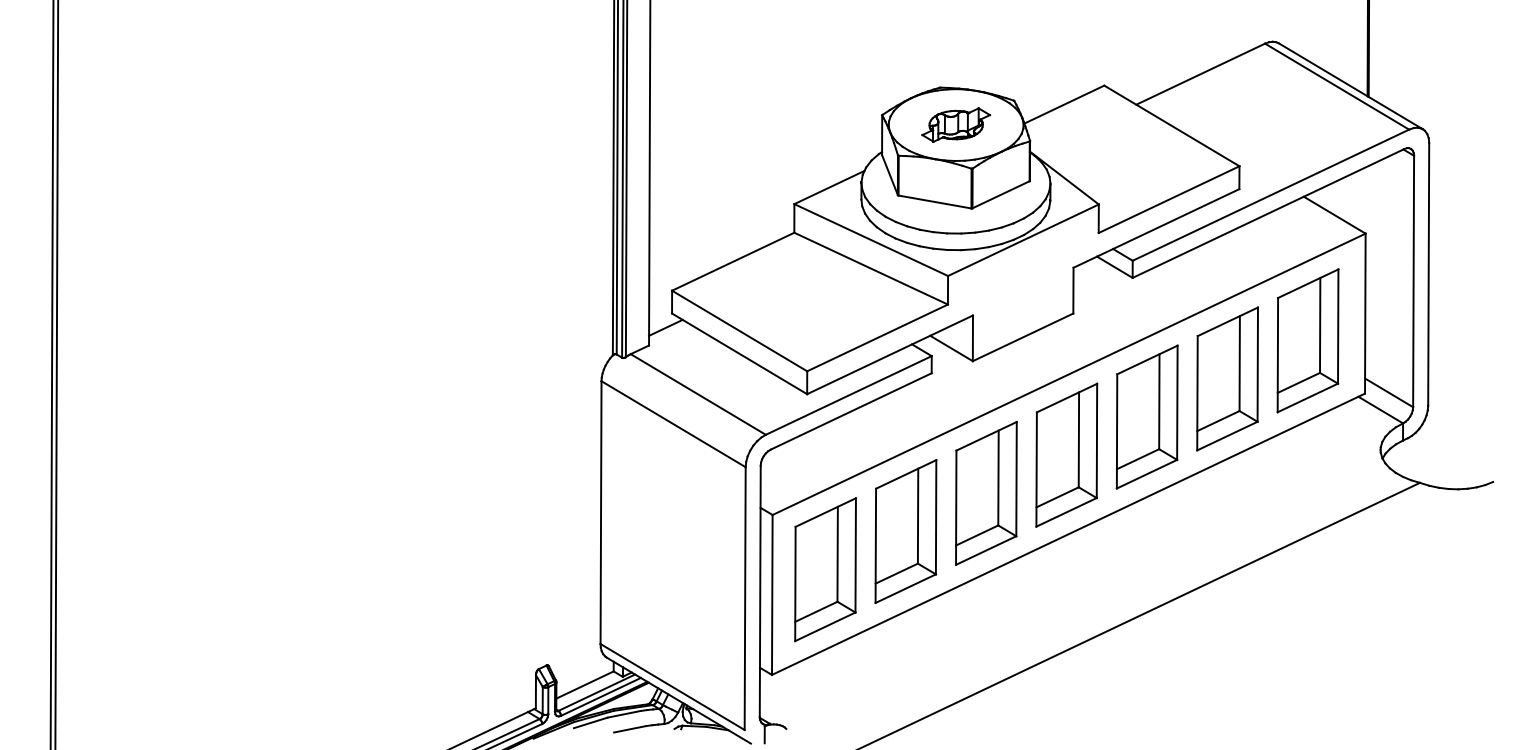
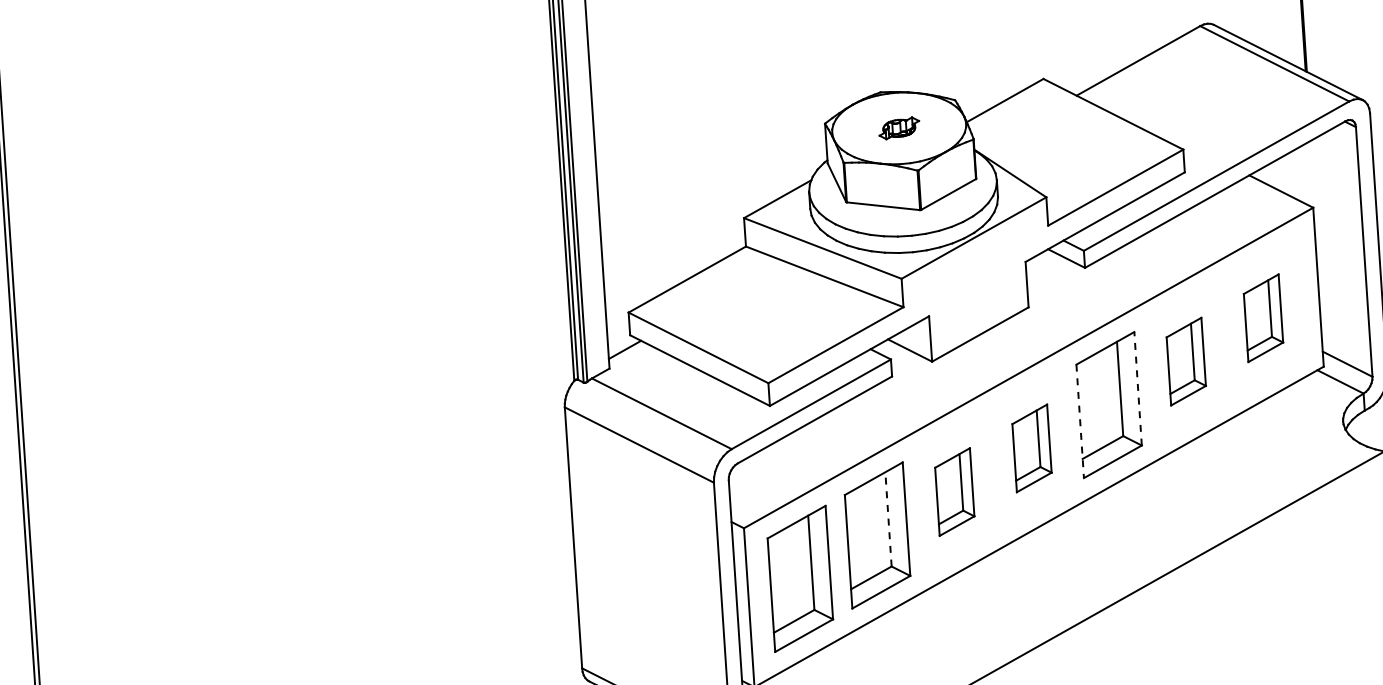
part: (956, 124) -> (899, 127), size x0.6
part: (1307, 340) -> (1262, 317), size x0.6
part: (1227, 378) -> (1186, 361), size x0.6
line: (1177, 402) -> (1138, 388), solid -> dashed
line: (1117, 431) -> (1080, 421), solid -> dashed
part: (1066, 454) -> (1031, 447), size x0.6
part: (986, 493) -> (954, 492), size x0.6
line: (918, 515) -> (888, 518), solid -> dashed

